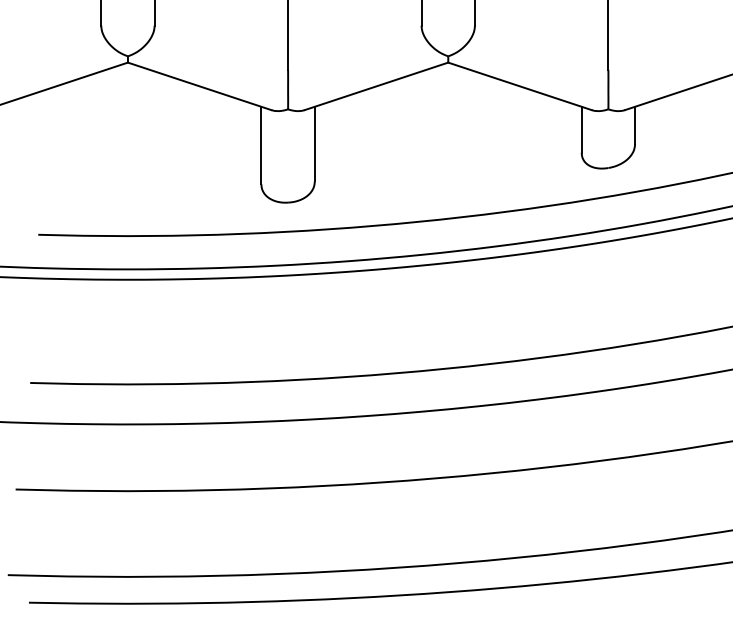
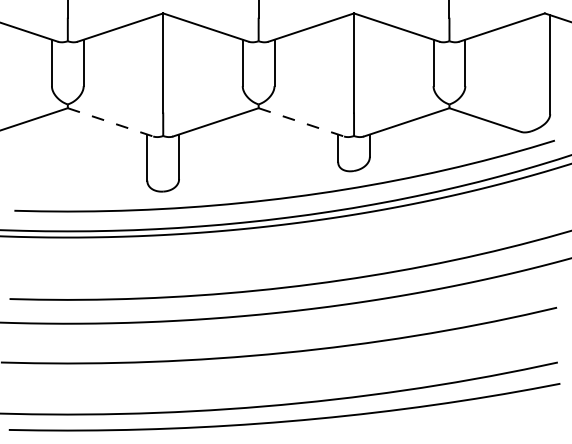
line: (199, 86) -> (110, 122), solid -> dashed
line: (520, 86) -> (301, 122), solid -> dashed

